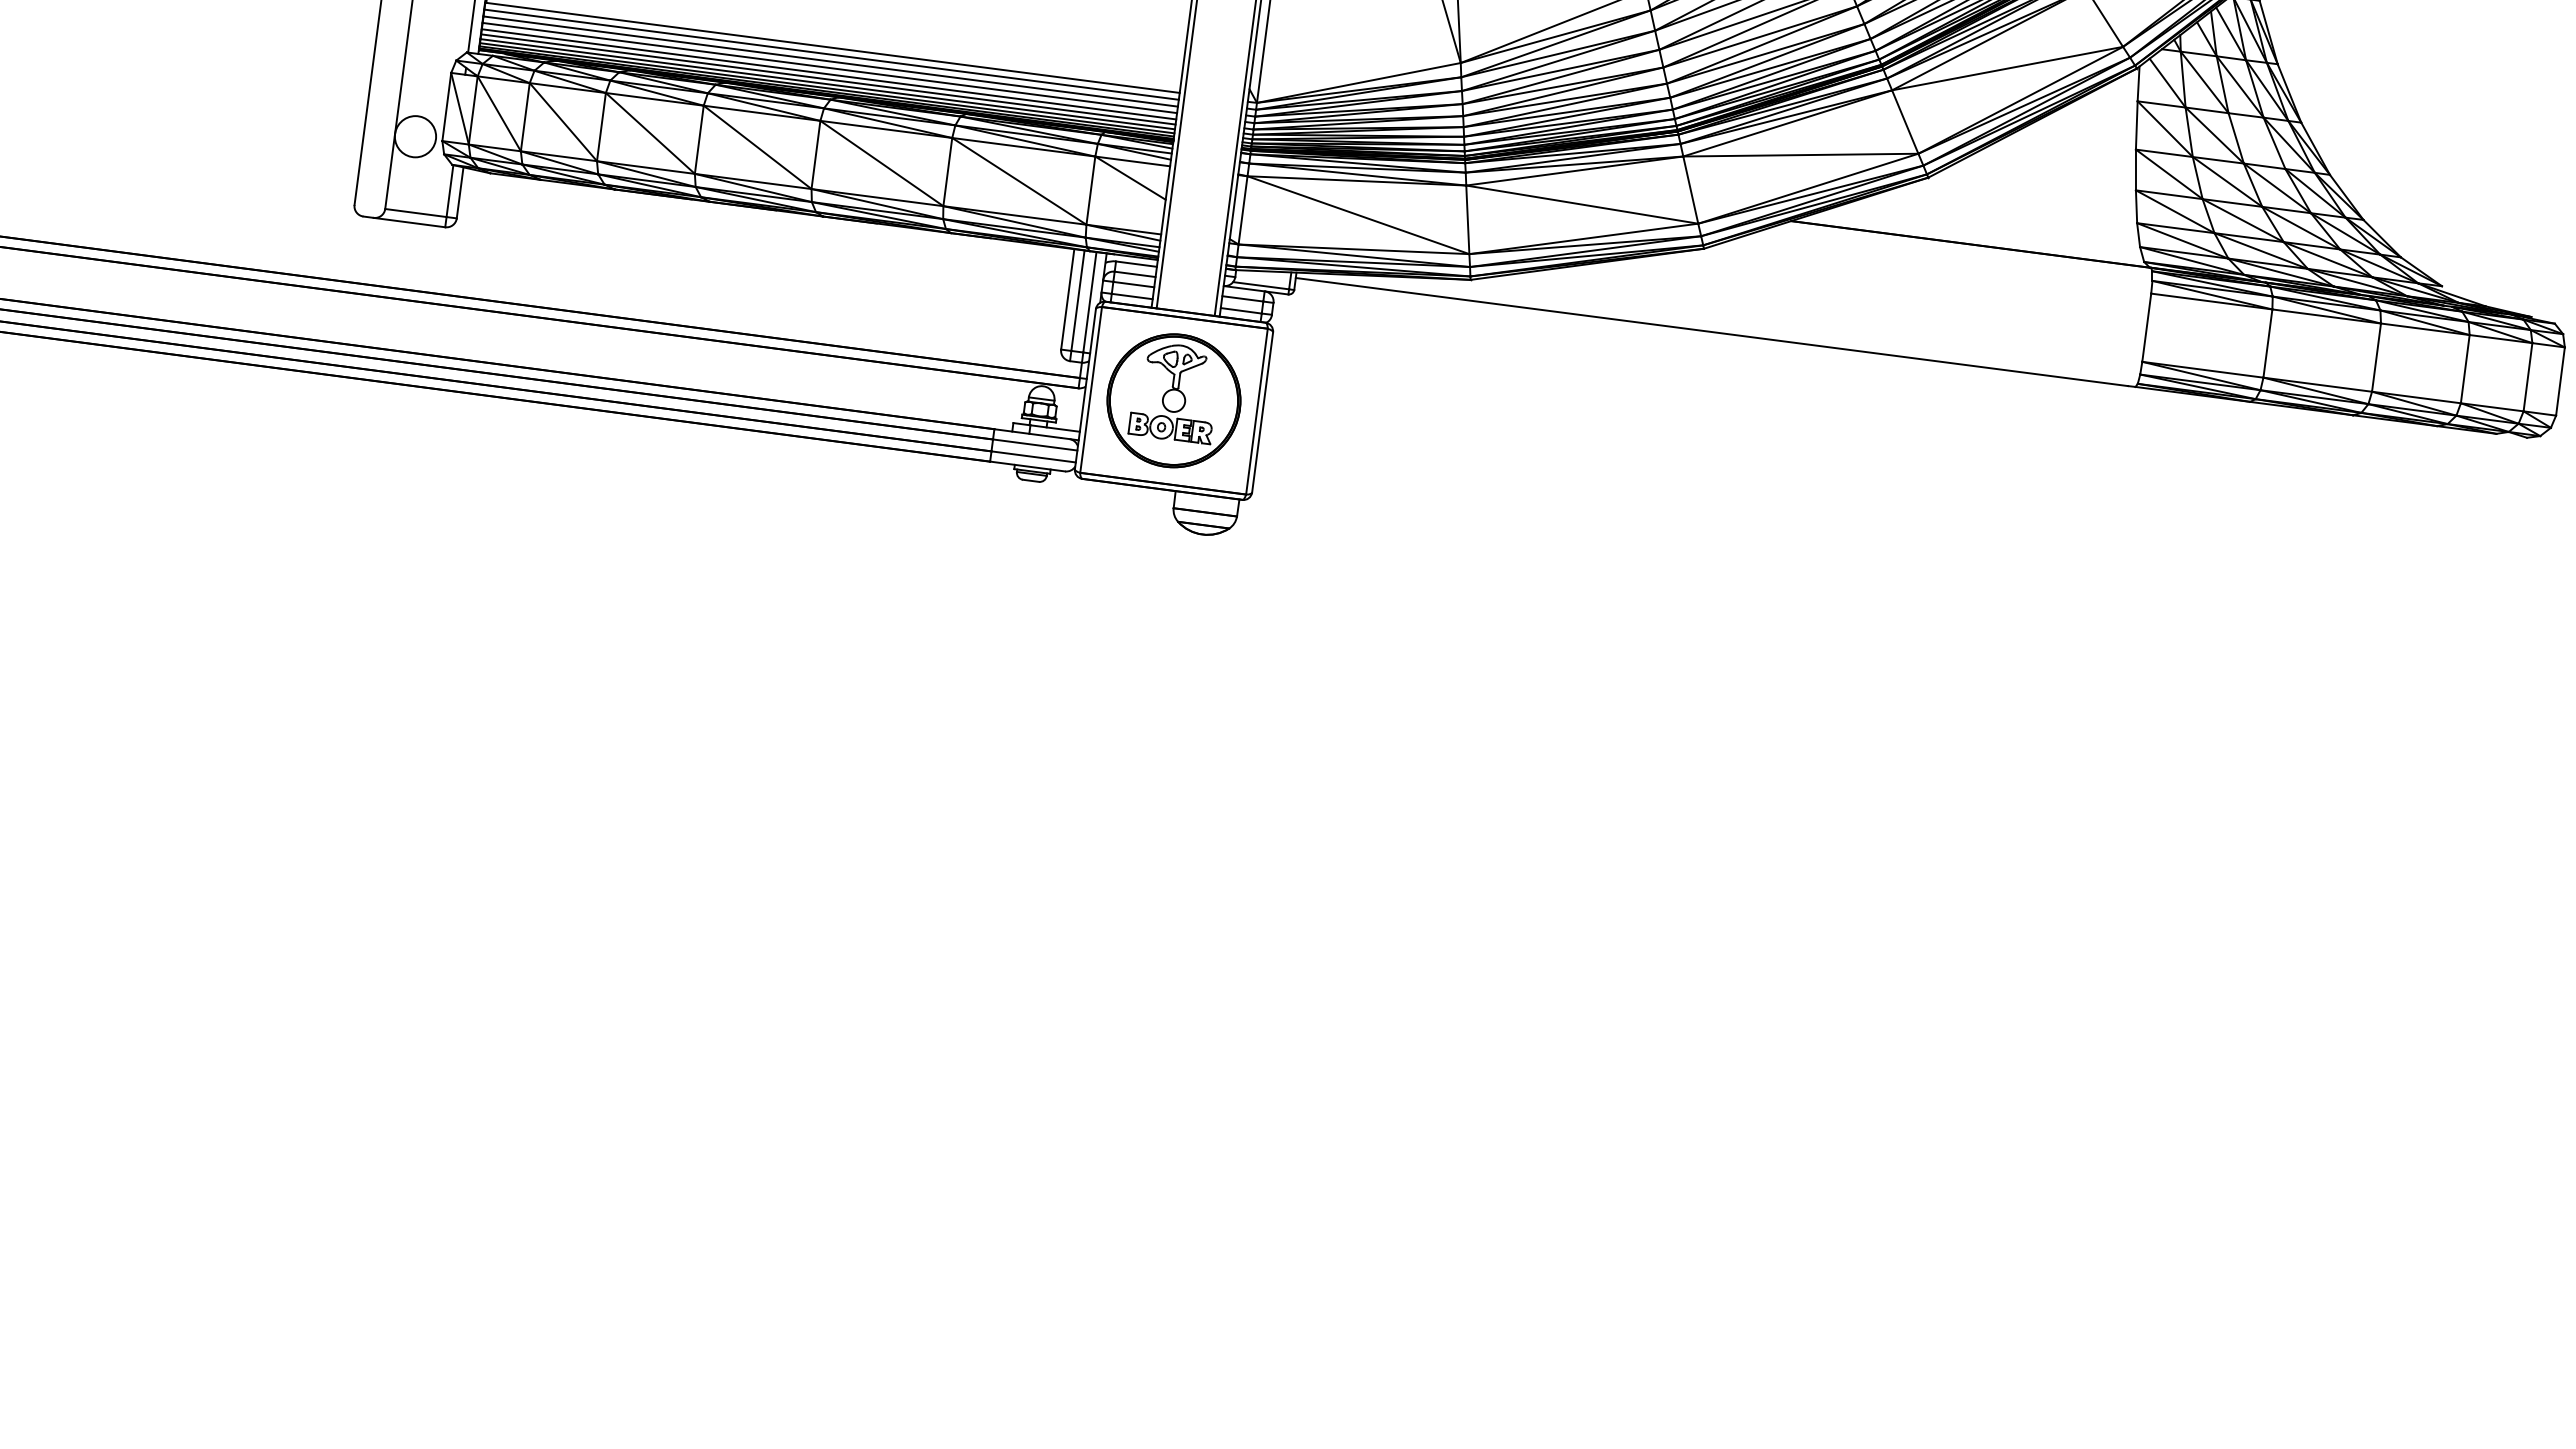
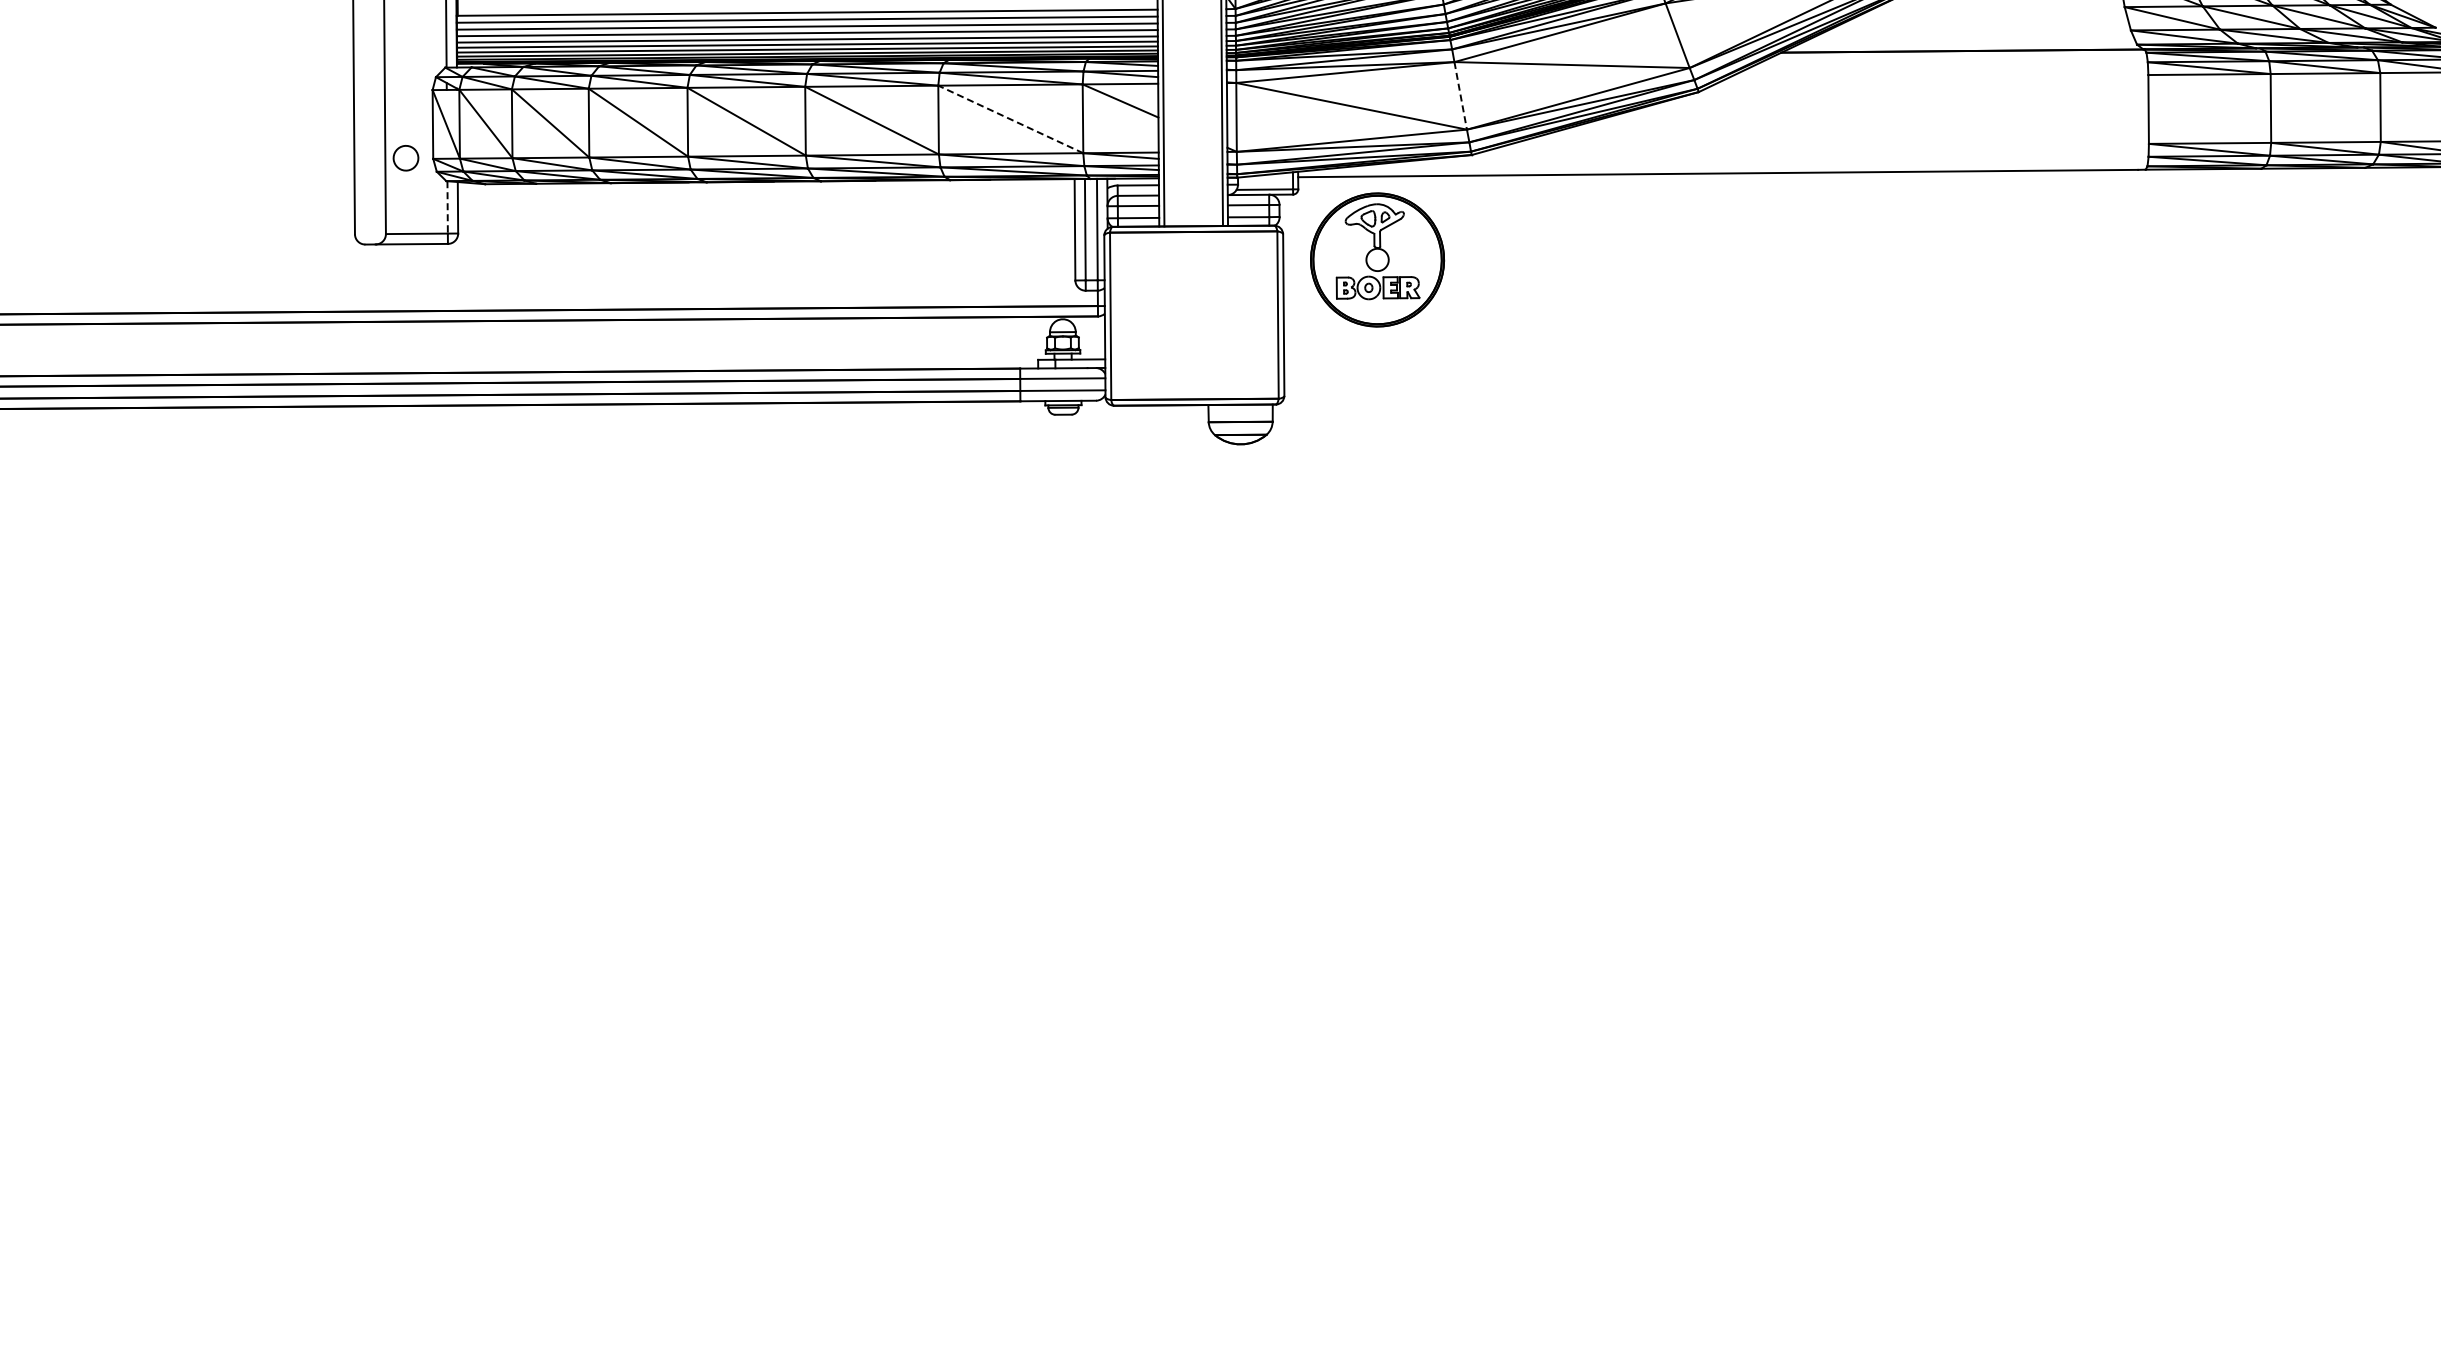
circle: (415, 136) -> (405, 158), size x0.6
line: (1019, 181) -> (1010, 119), solid -> dashed
line: (449, 191) -> (447, 207), solid -> dashed
line: (1467, 220) -> (1460, 96), solid -> dashed
part: (1173, 400) -> (1377, 259), moved

